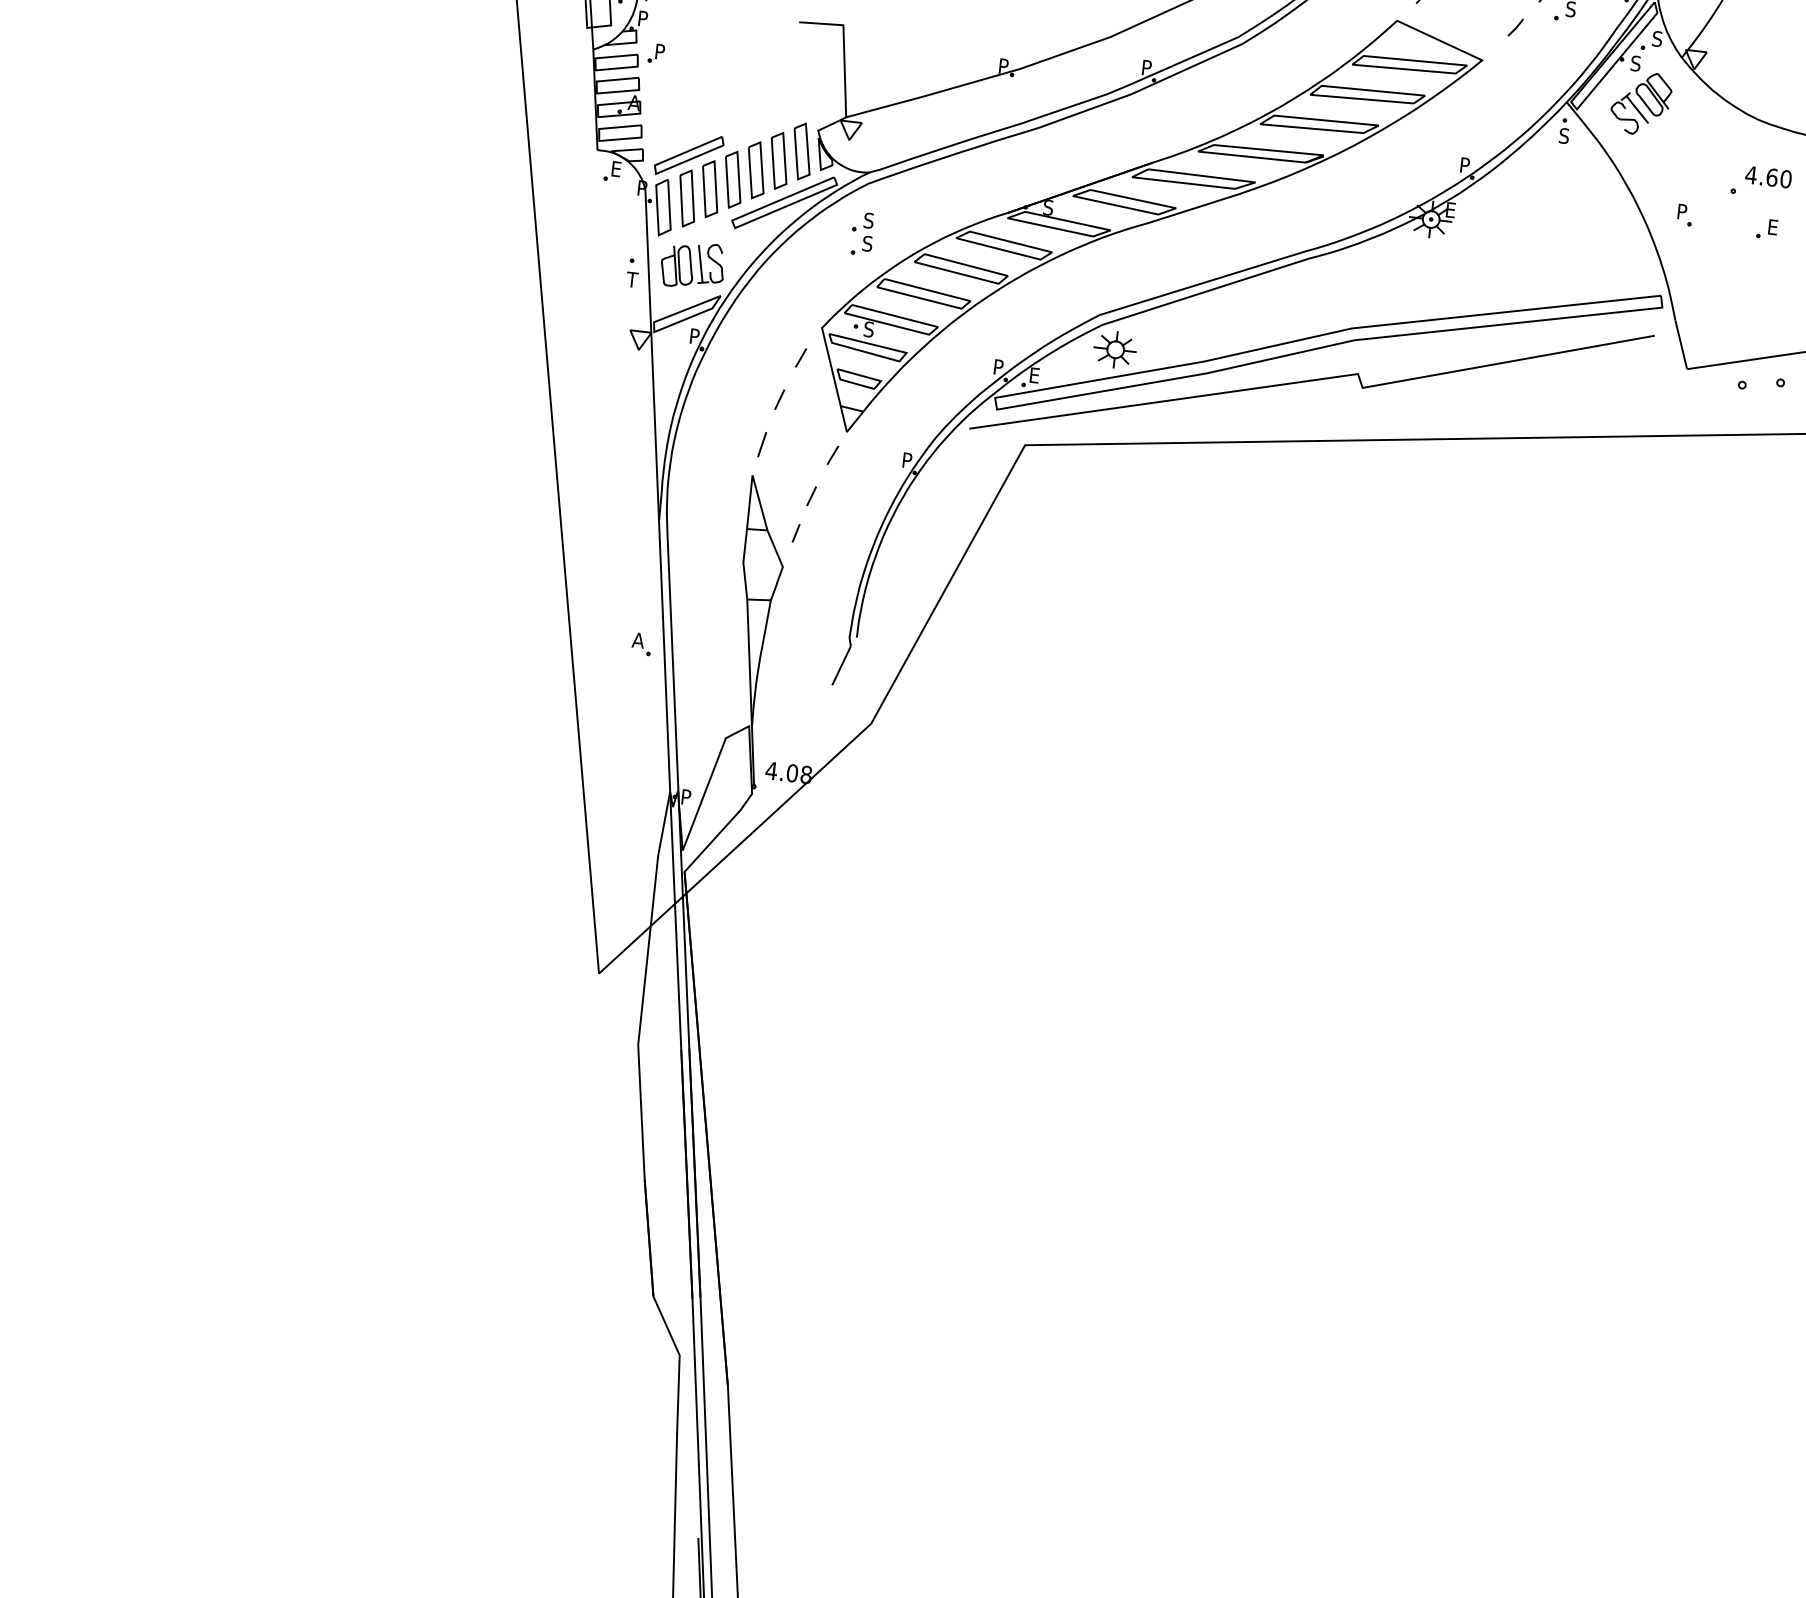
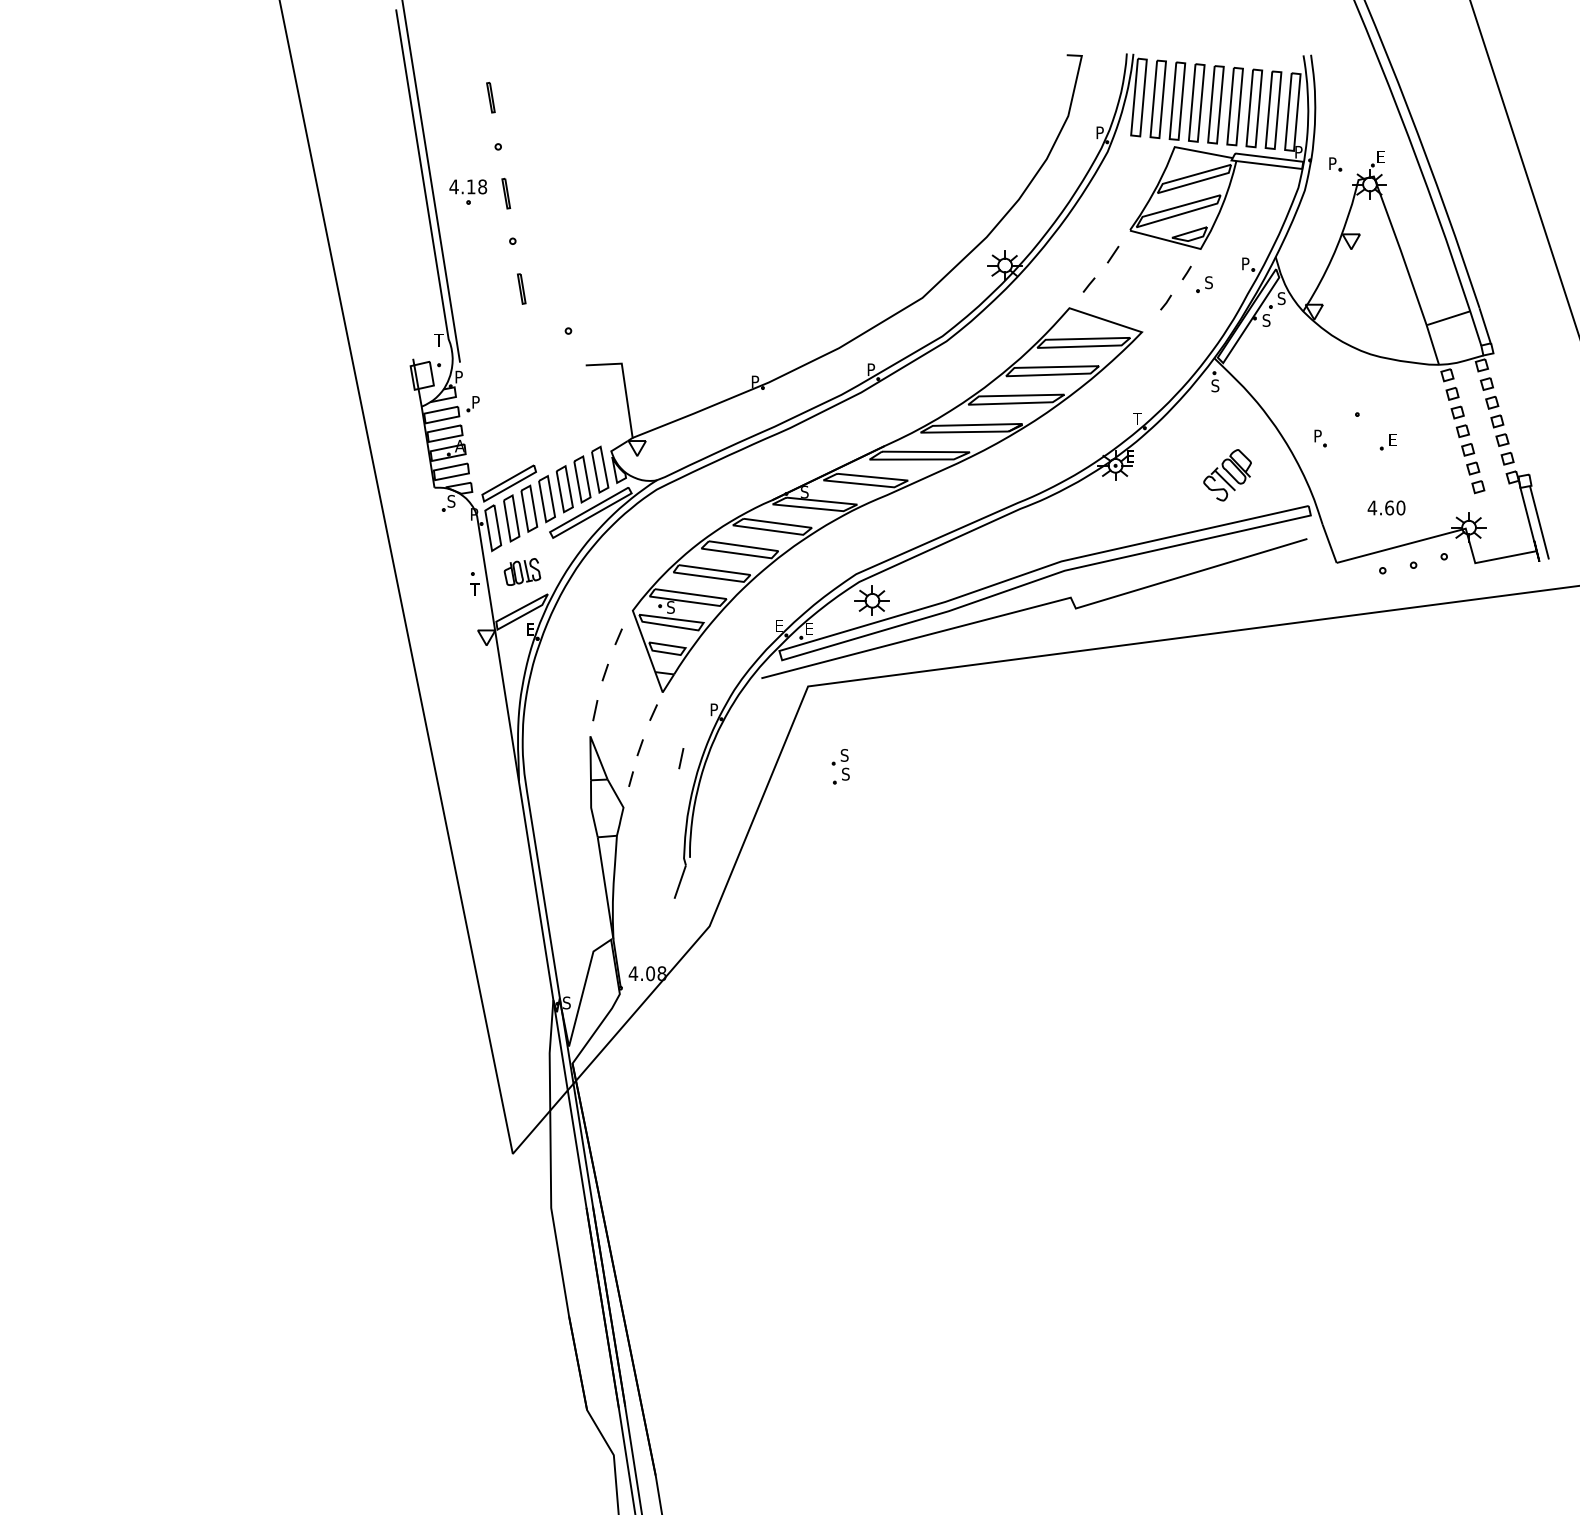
part: (1641, 103) -> (1227, 475), moved
text: (1464, 164) -> (1137, 418), P -> T
text: (616, 168) -> (451, 500), E -> S
text: (1768, 176) -> (1386, 507), moved
part: (862, 233) -> (840, 766), moved
part: (692, 264) -> (522, 571), size x0.7
text: (694, 336) -> (530, 629), P -> E
text: (998, 366) -> (779, 625), P -> E
line: (860, 515) -> (681, 758), added
part: (641, 644) -> (516, 883), removed
text: (685, 796) -> (566, 1002), P -> S

